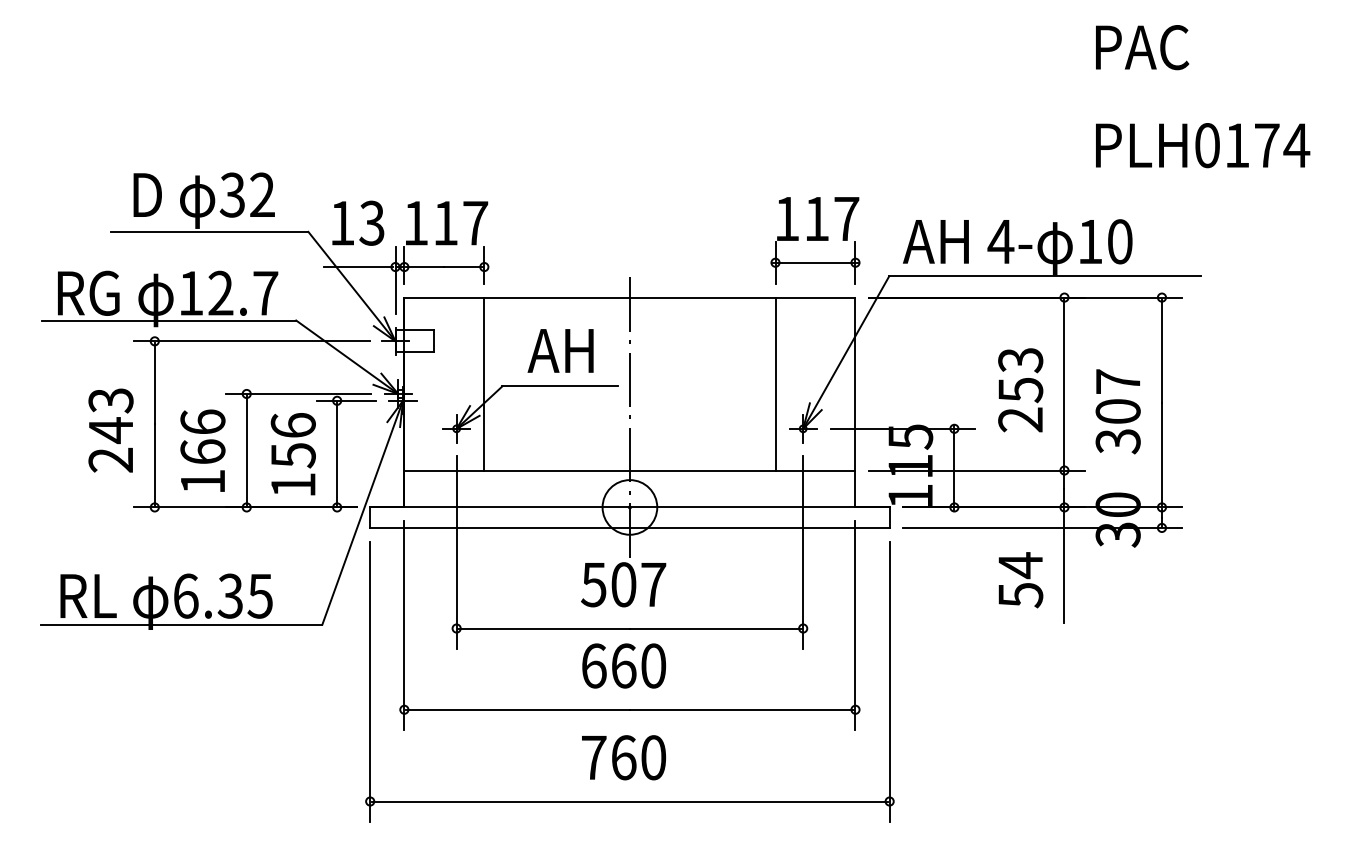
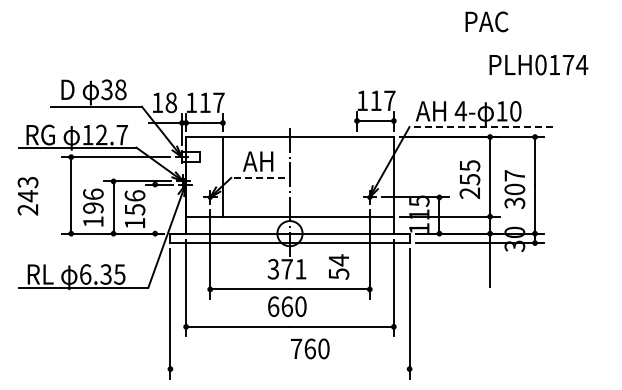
text: (1141, 46) -> (486, 21), moved
text: (1202, 144) -> (538, 64), moved
text: (261, 194) -> (120, 89), 32 -> 38
text: (372, 222) -> (171, 102), 13 -> 18
line: (1045, 276) -> (481, 127), solid -> dashed
text: (1019, 359) -> (469, 165), 253 -> 255
line: (776, 383) -> (357, 176), removed
line: (559, 385) -> (257, 177), solid -> dashed
text: (109, 431) -> (27, 196), moved
text: (203, 450) -> (93, 207), 166 -> 196
line: (337, 454) -> (155, 209), removed
text: (1021, 578) -> (339, 266), moved
text: (624, 583) -> (287, 268), 507 -> 371
text: (624, 756) -> (310, 348), moved
line: (628, 802) -> (289, 369), removed

